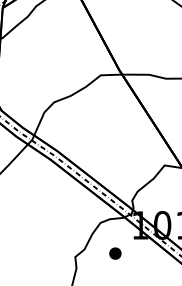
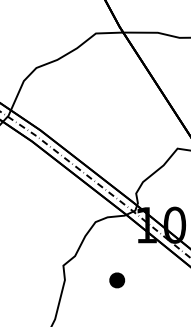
part: (115, 253) -> (117, 280), moved

